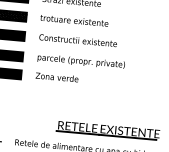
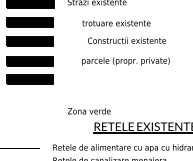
text: (74, 20) -> (116, 23), moved
text: (77, 40) -> (126, 40), moved
text: (80, 61) -> (125, 61), moved
text: (57, 77) -> (89, 111), moved

